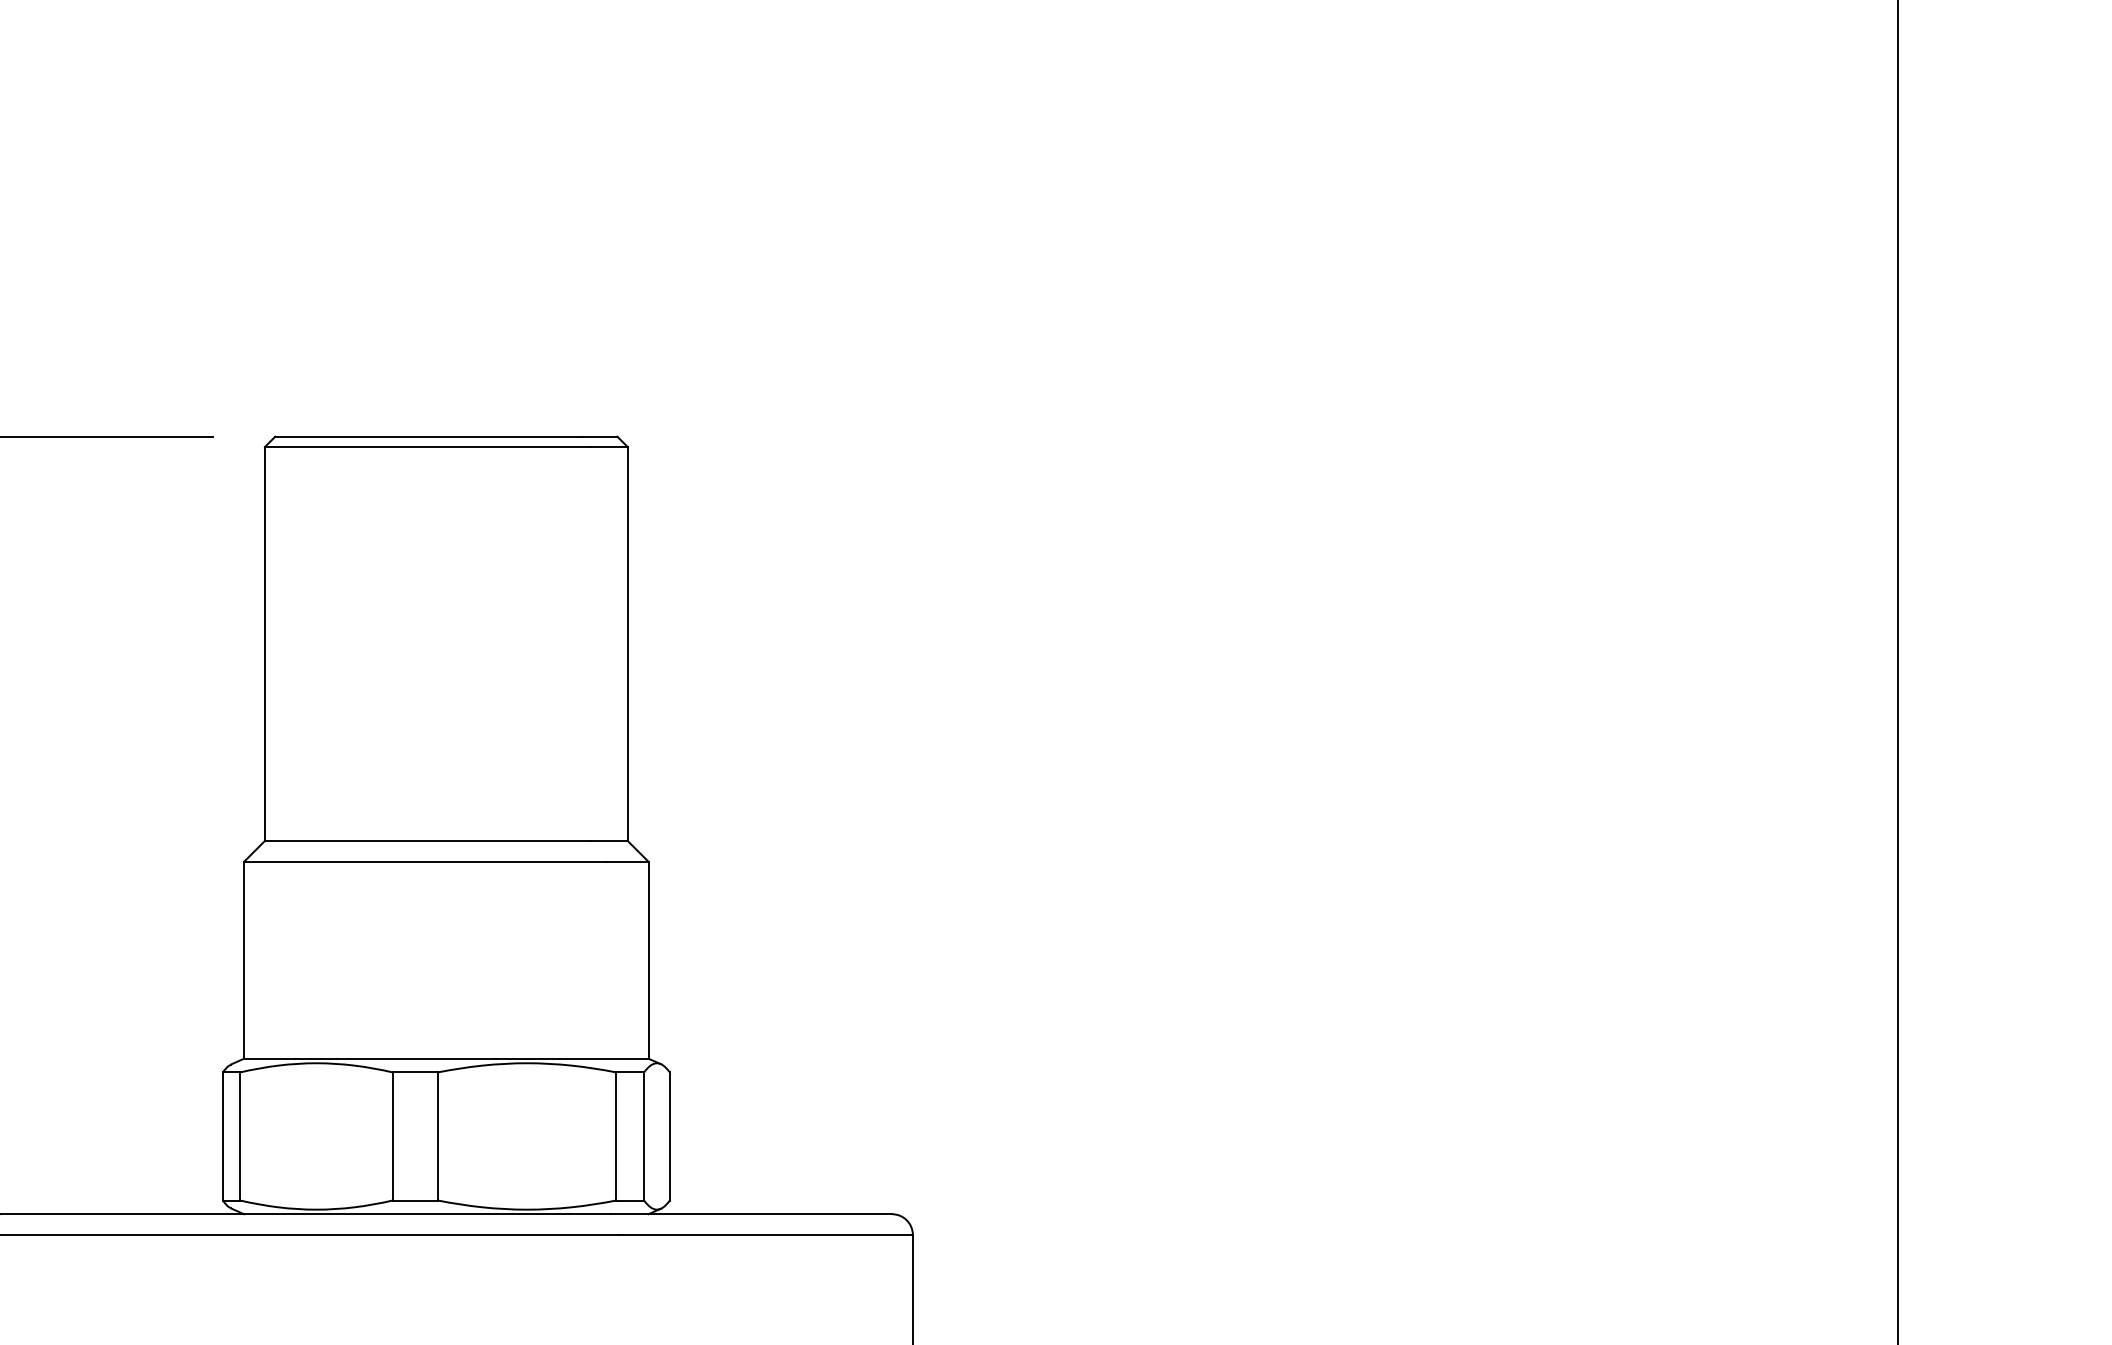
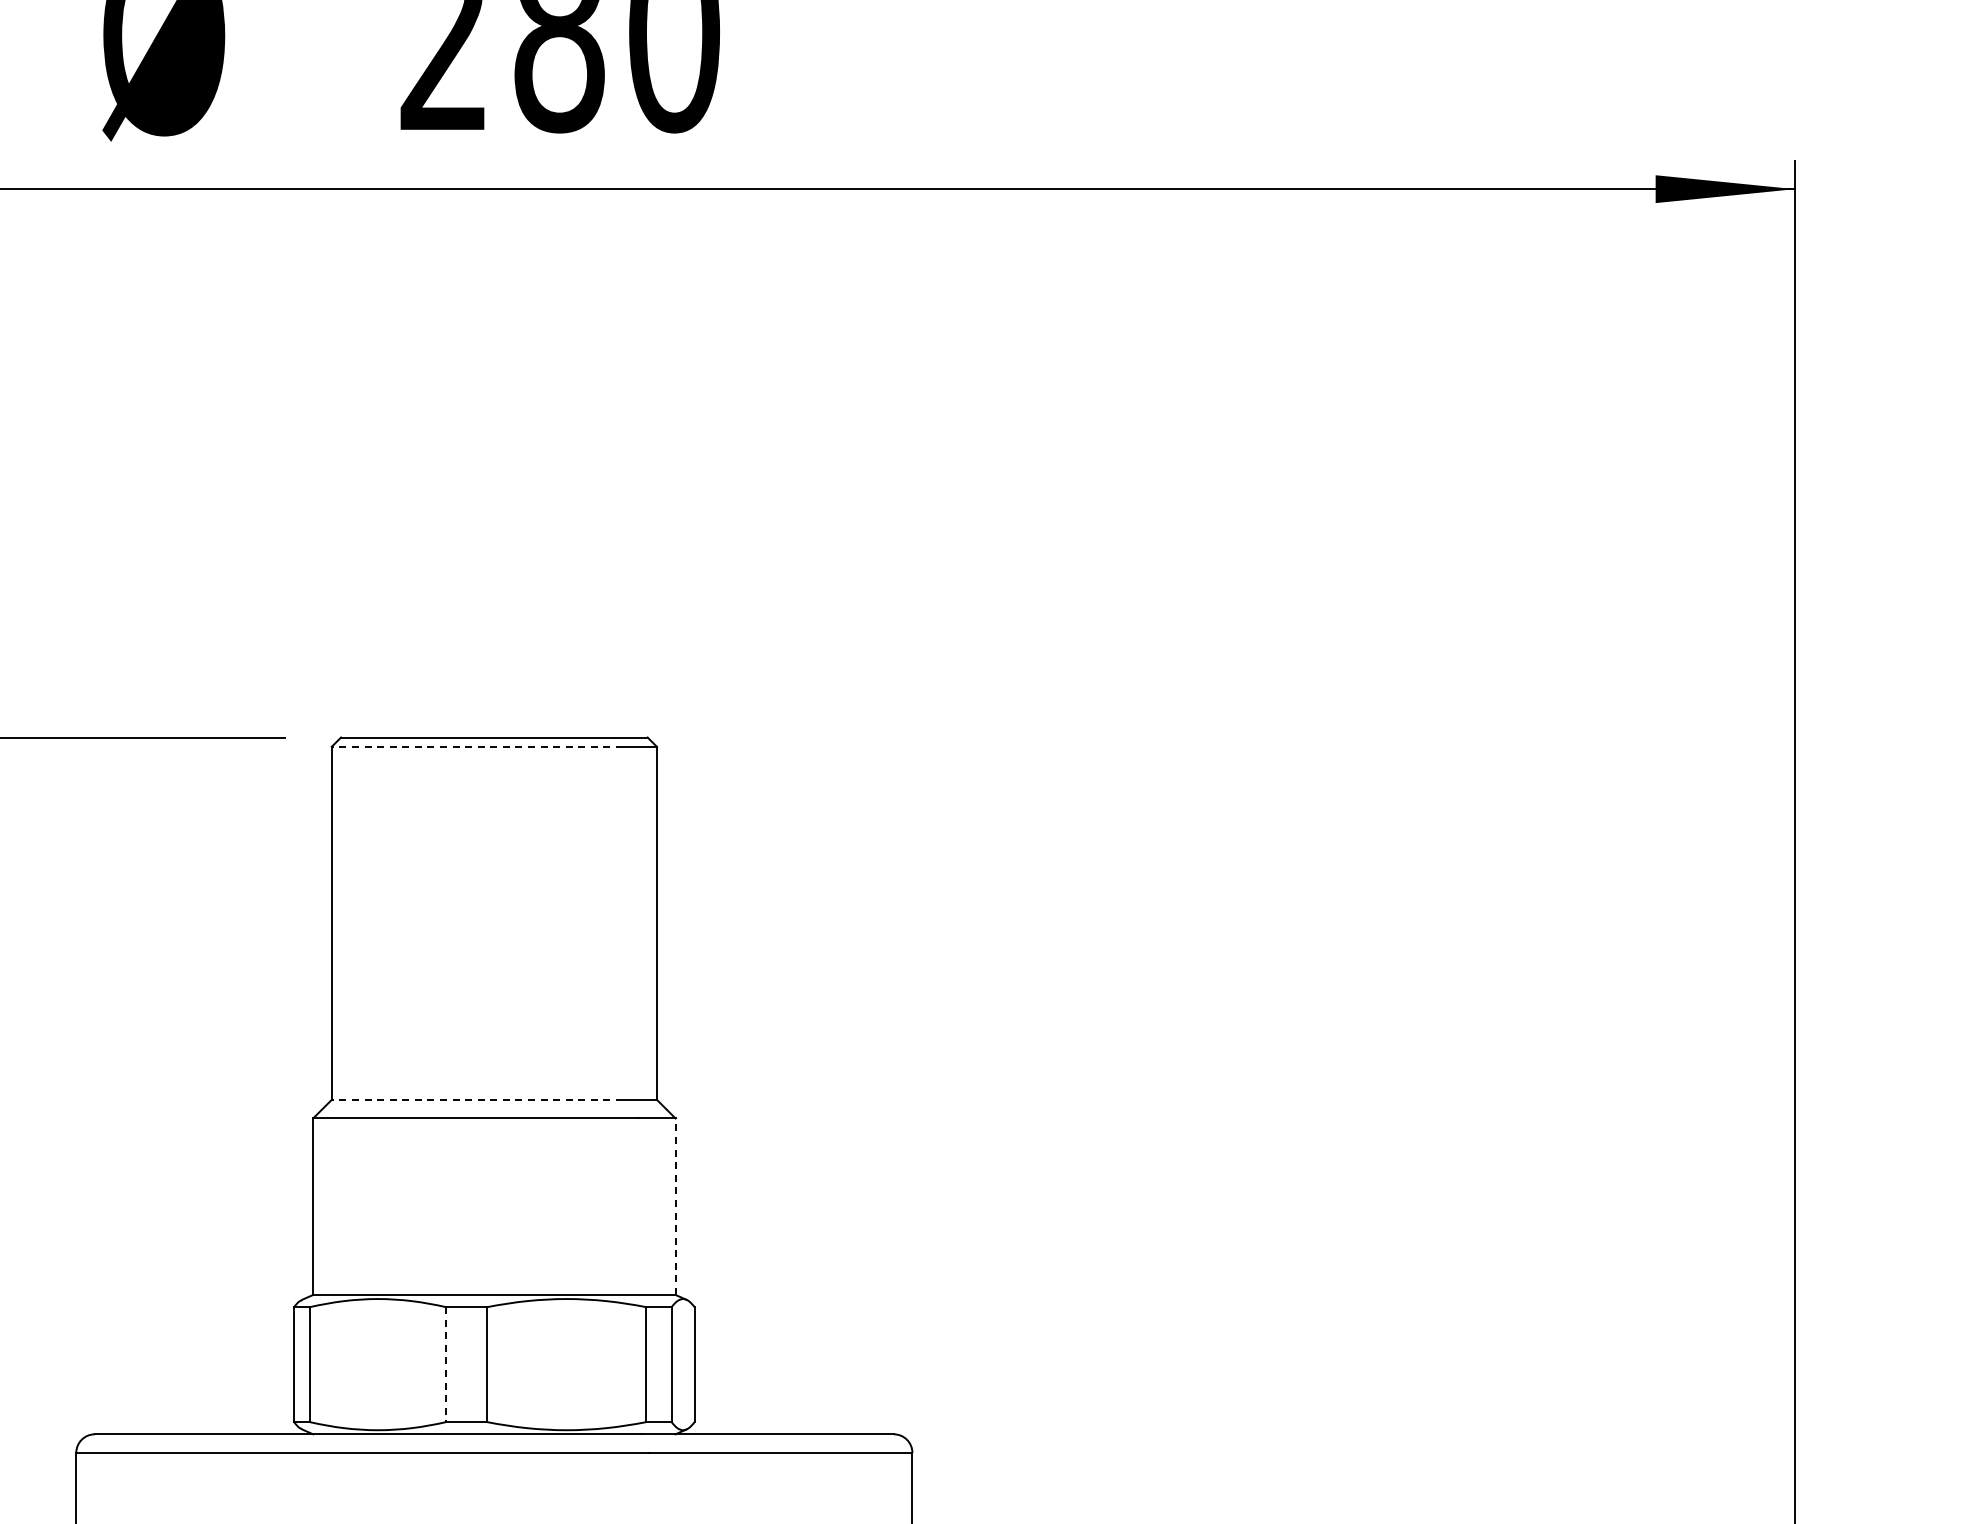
line: (427, 446) -> (477, 746), solid -> dashed
line: (427, 840) -> (477, 1099), solid -> dashed
line: (648, 960) -> (675, 1206), solid -> dashed
line: (392, 1137) -> (446, 1365), solid -> dashed

